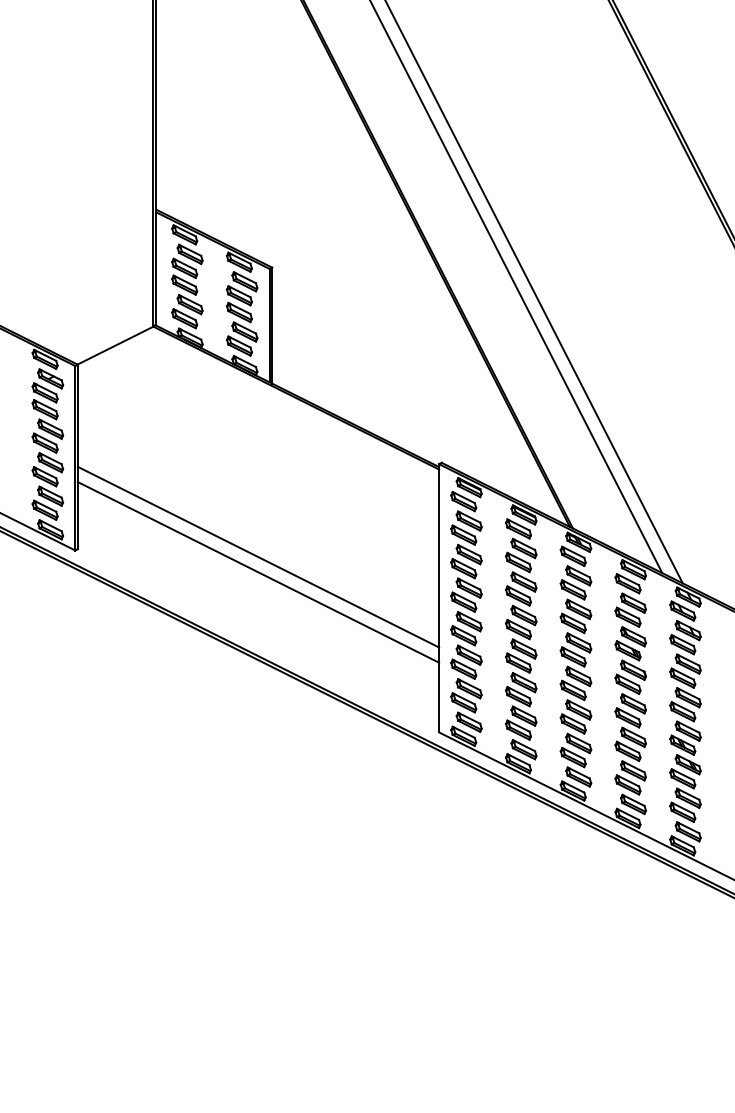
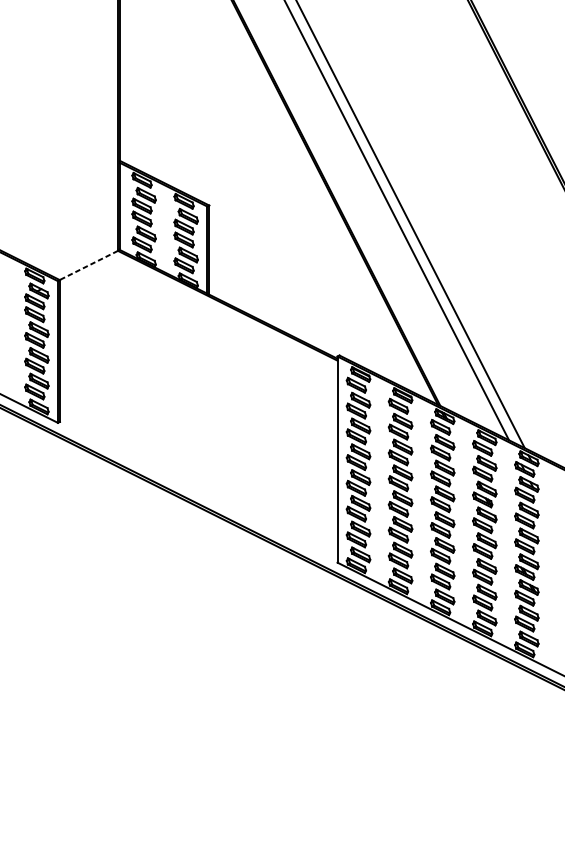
line: (115, 345) -> (88, 265), solid -> dashed
line: (258, 556) -> (198, 427), removed
line: (258, 572) -> (198, 439), removed

